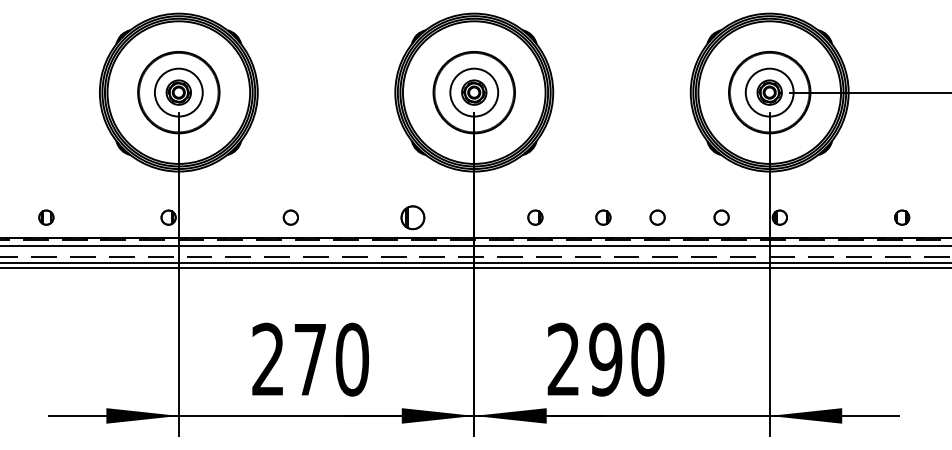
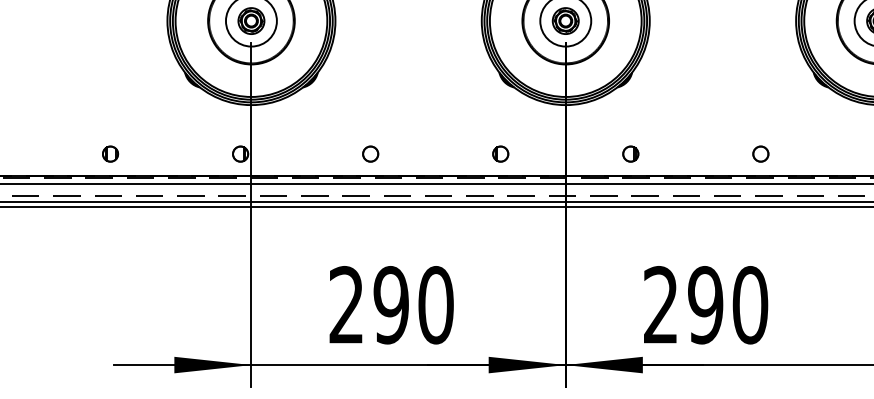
part: (413, 217) -> (501, 153), size x0.62
part: (603, 217) -> (703, 153), removed
circle: (721, 217) -> (828, 153), removed
text: (309, 359) -> (390, 305), 270 -> 290

